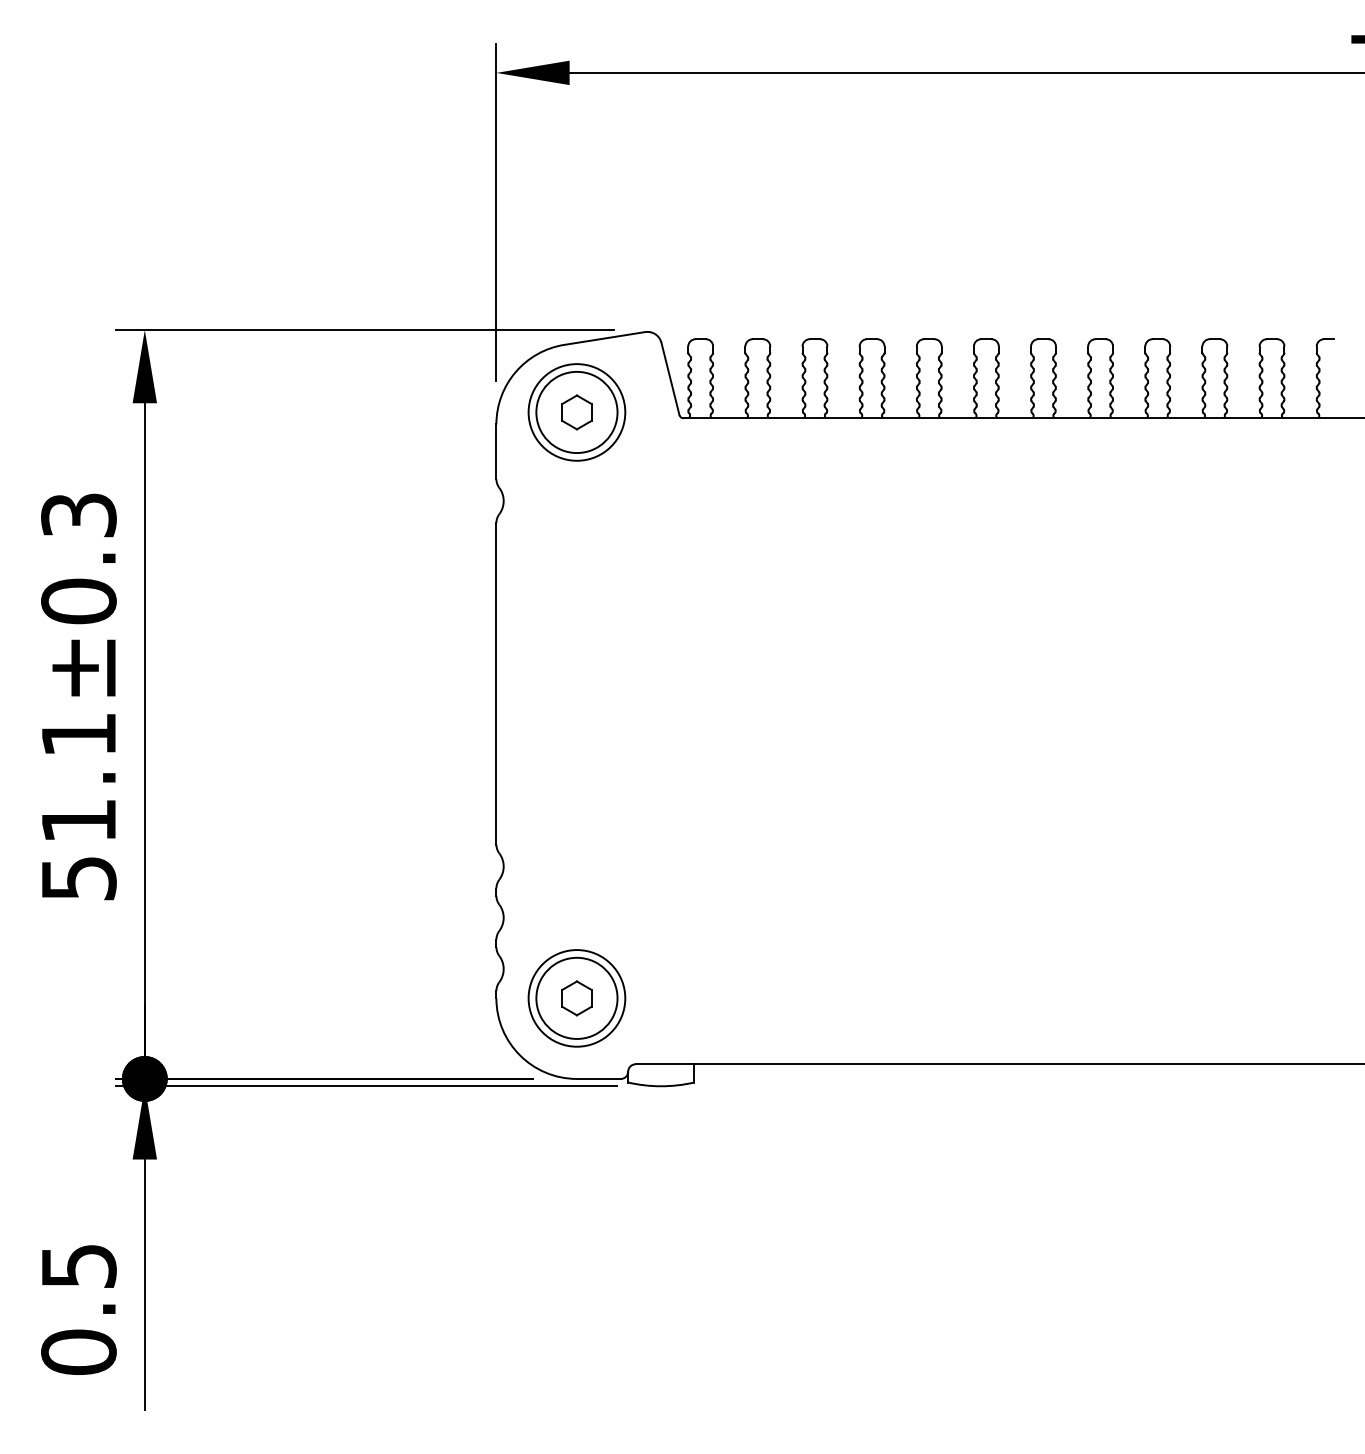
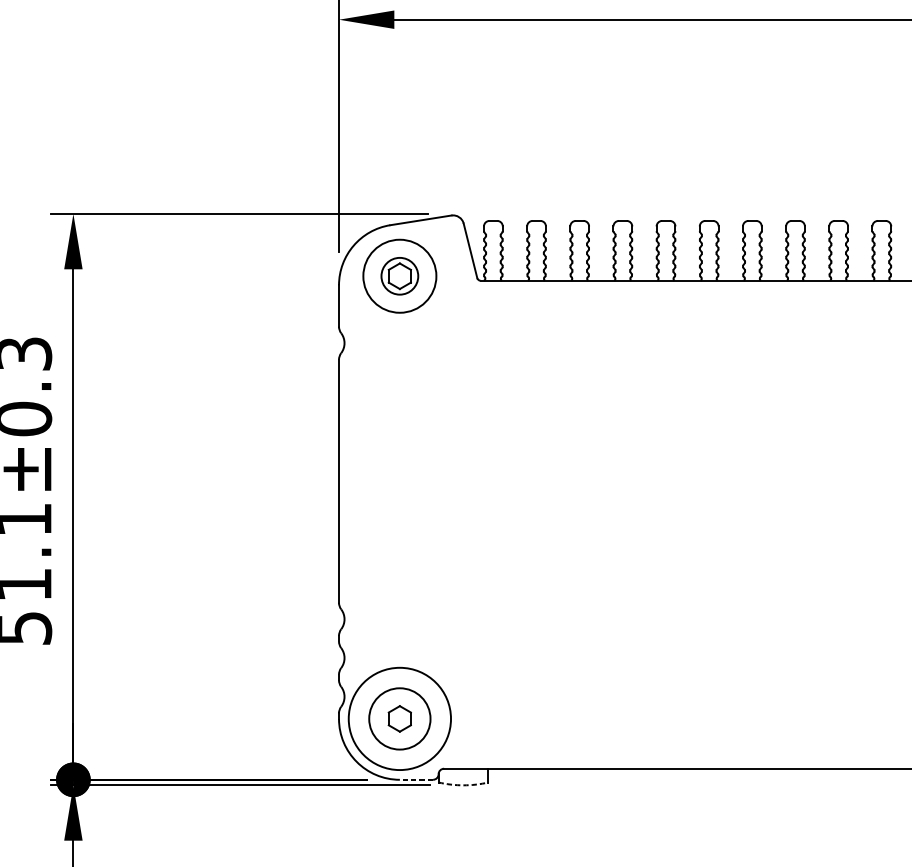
circle: (576, 412) -> (399, 276), size x0.6
circle: (576, 998) -> (399, 719), size x1.4
line: (598, 1078) -> (416, 779), solid -> dashed
arc: (661, 1086) -> (463, 785), solid -> dashed

